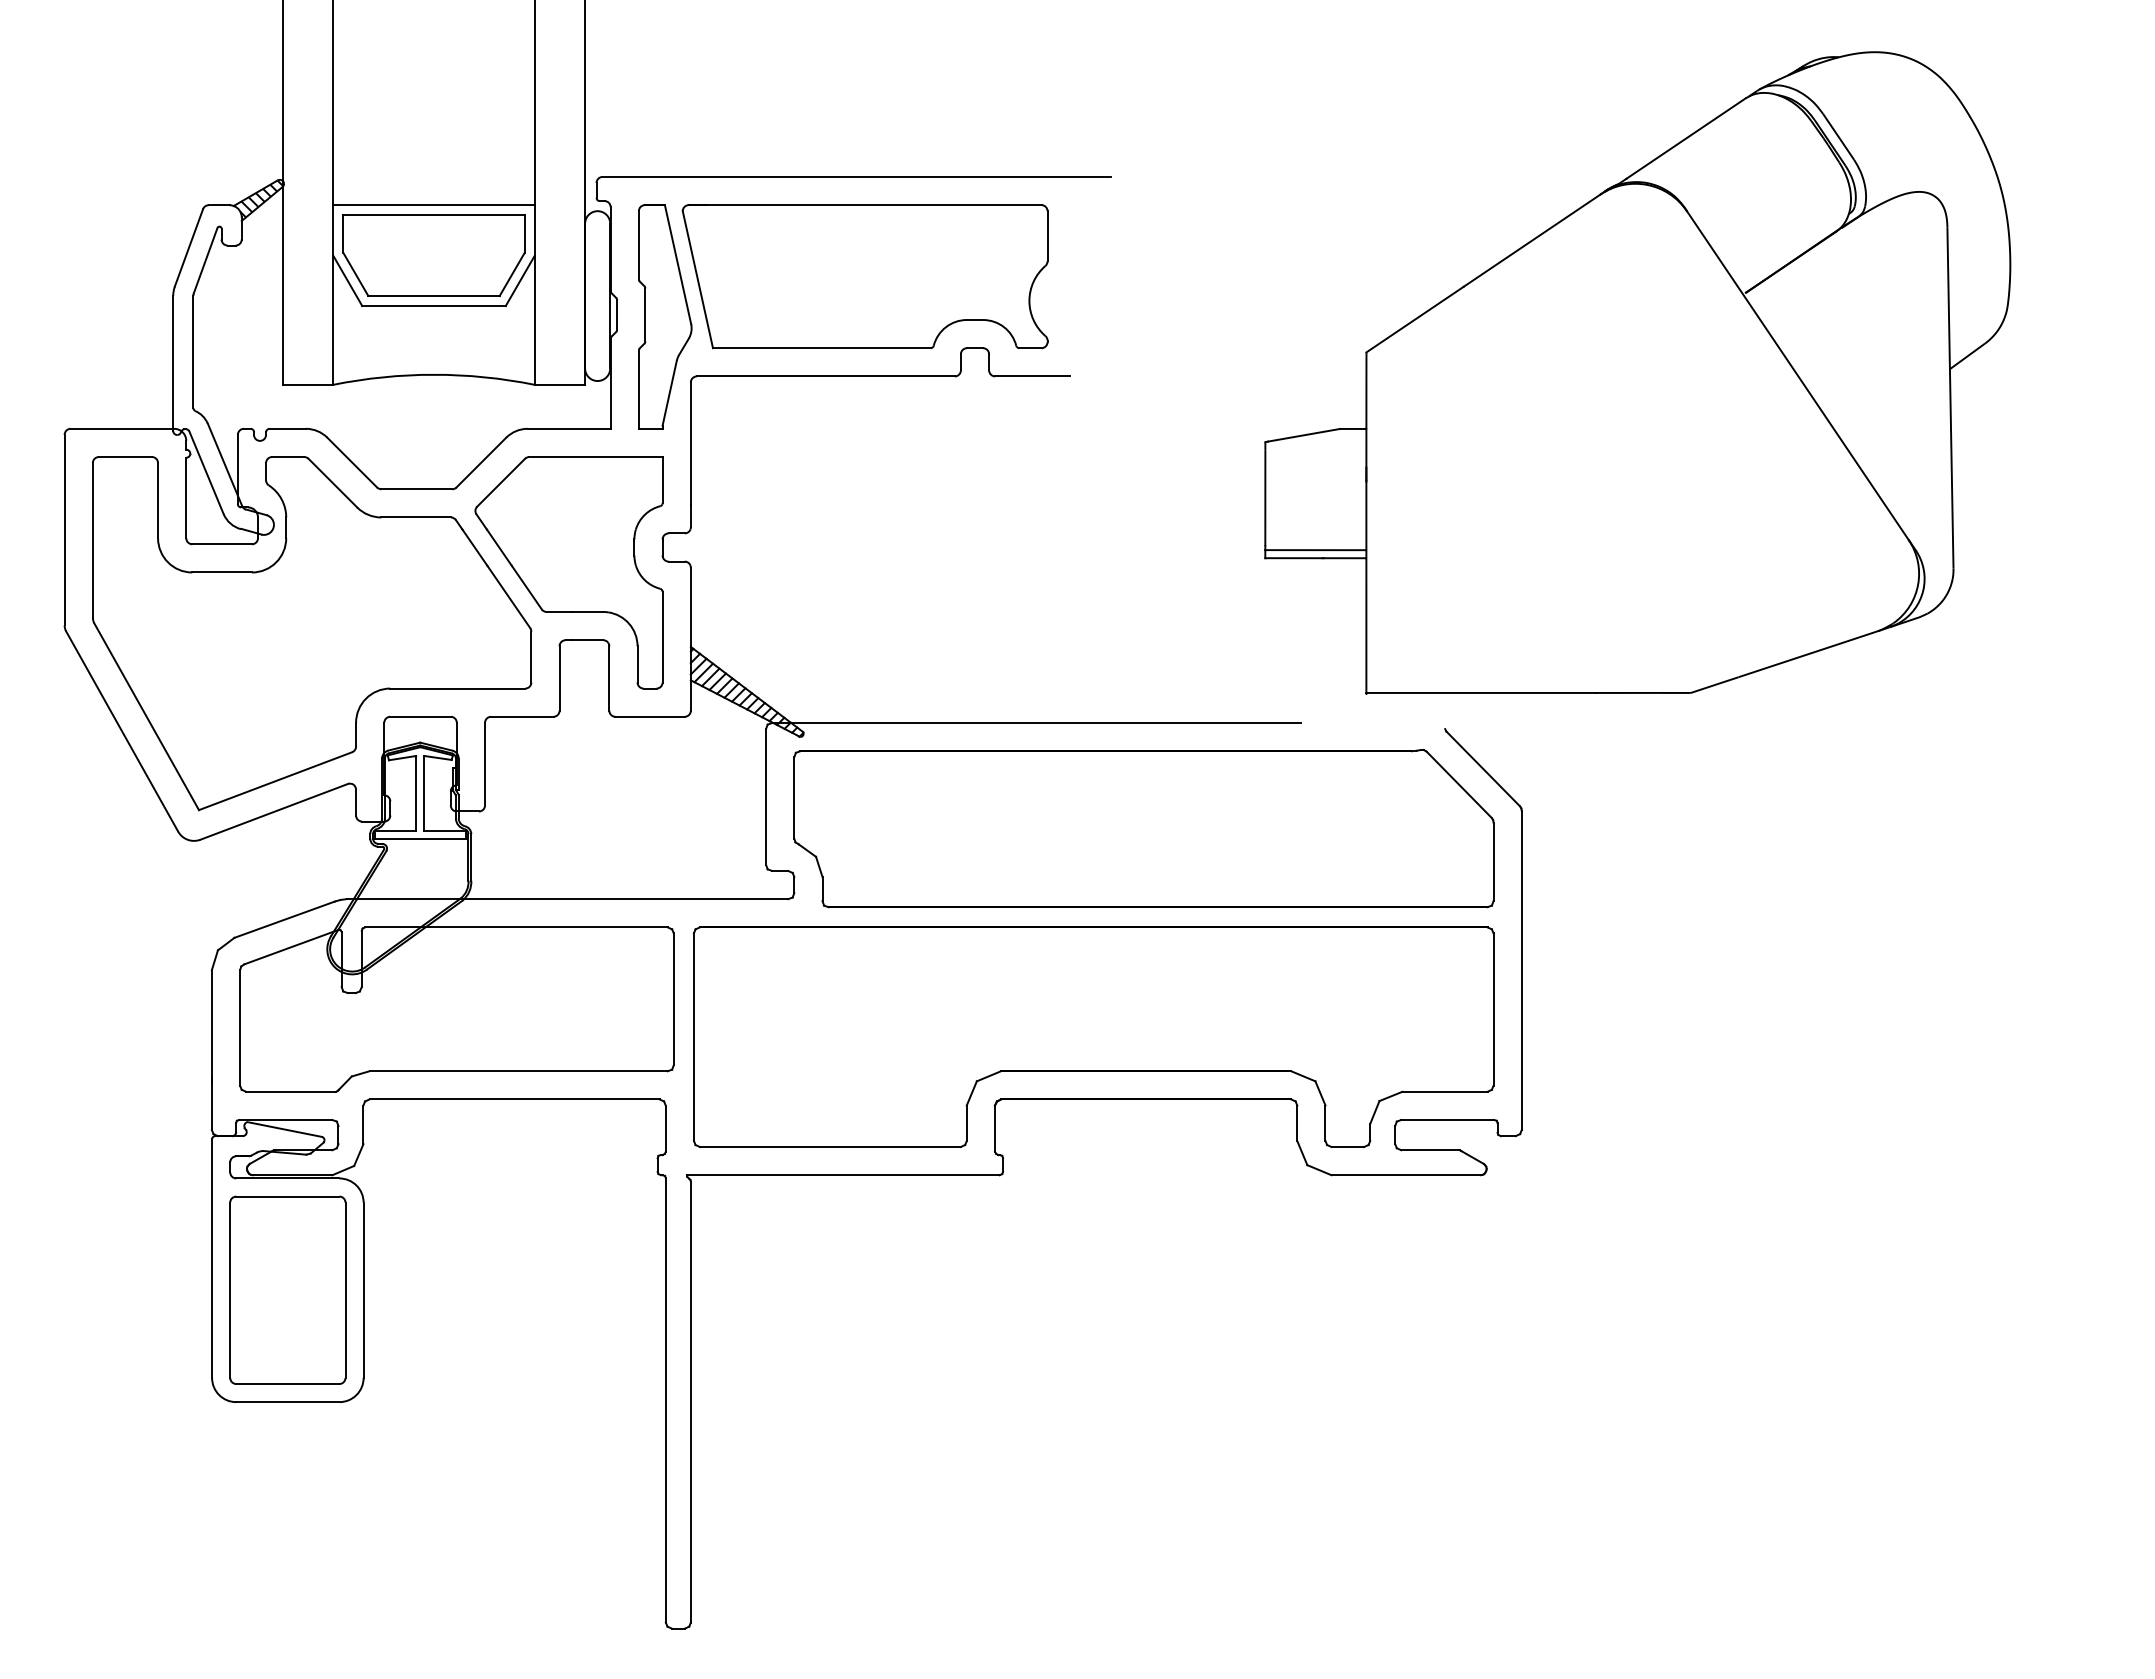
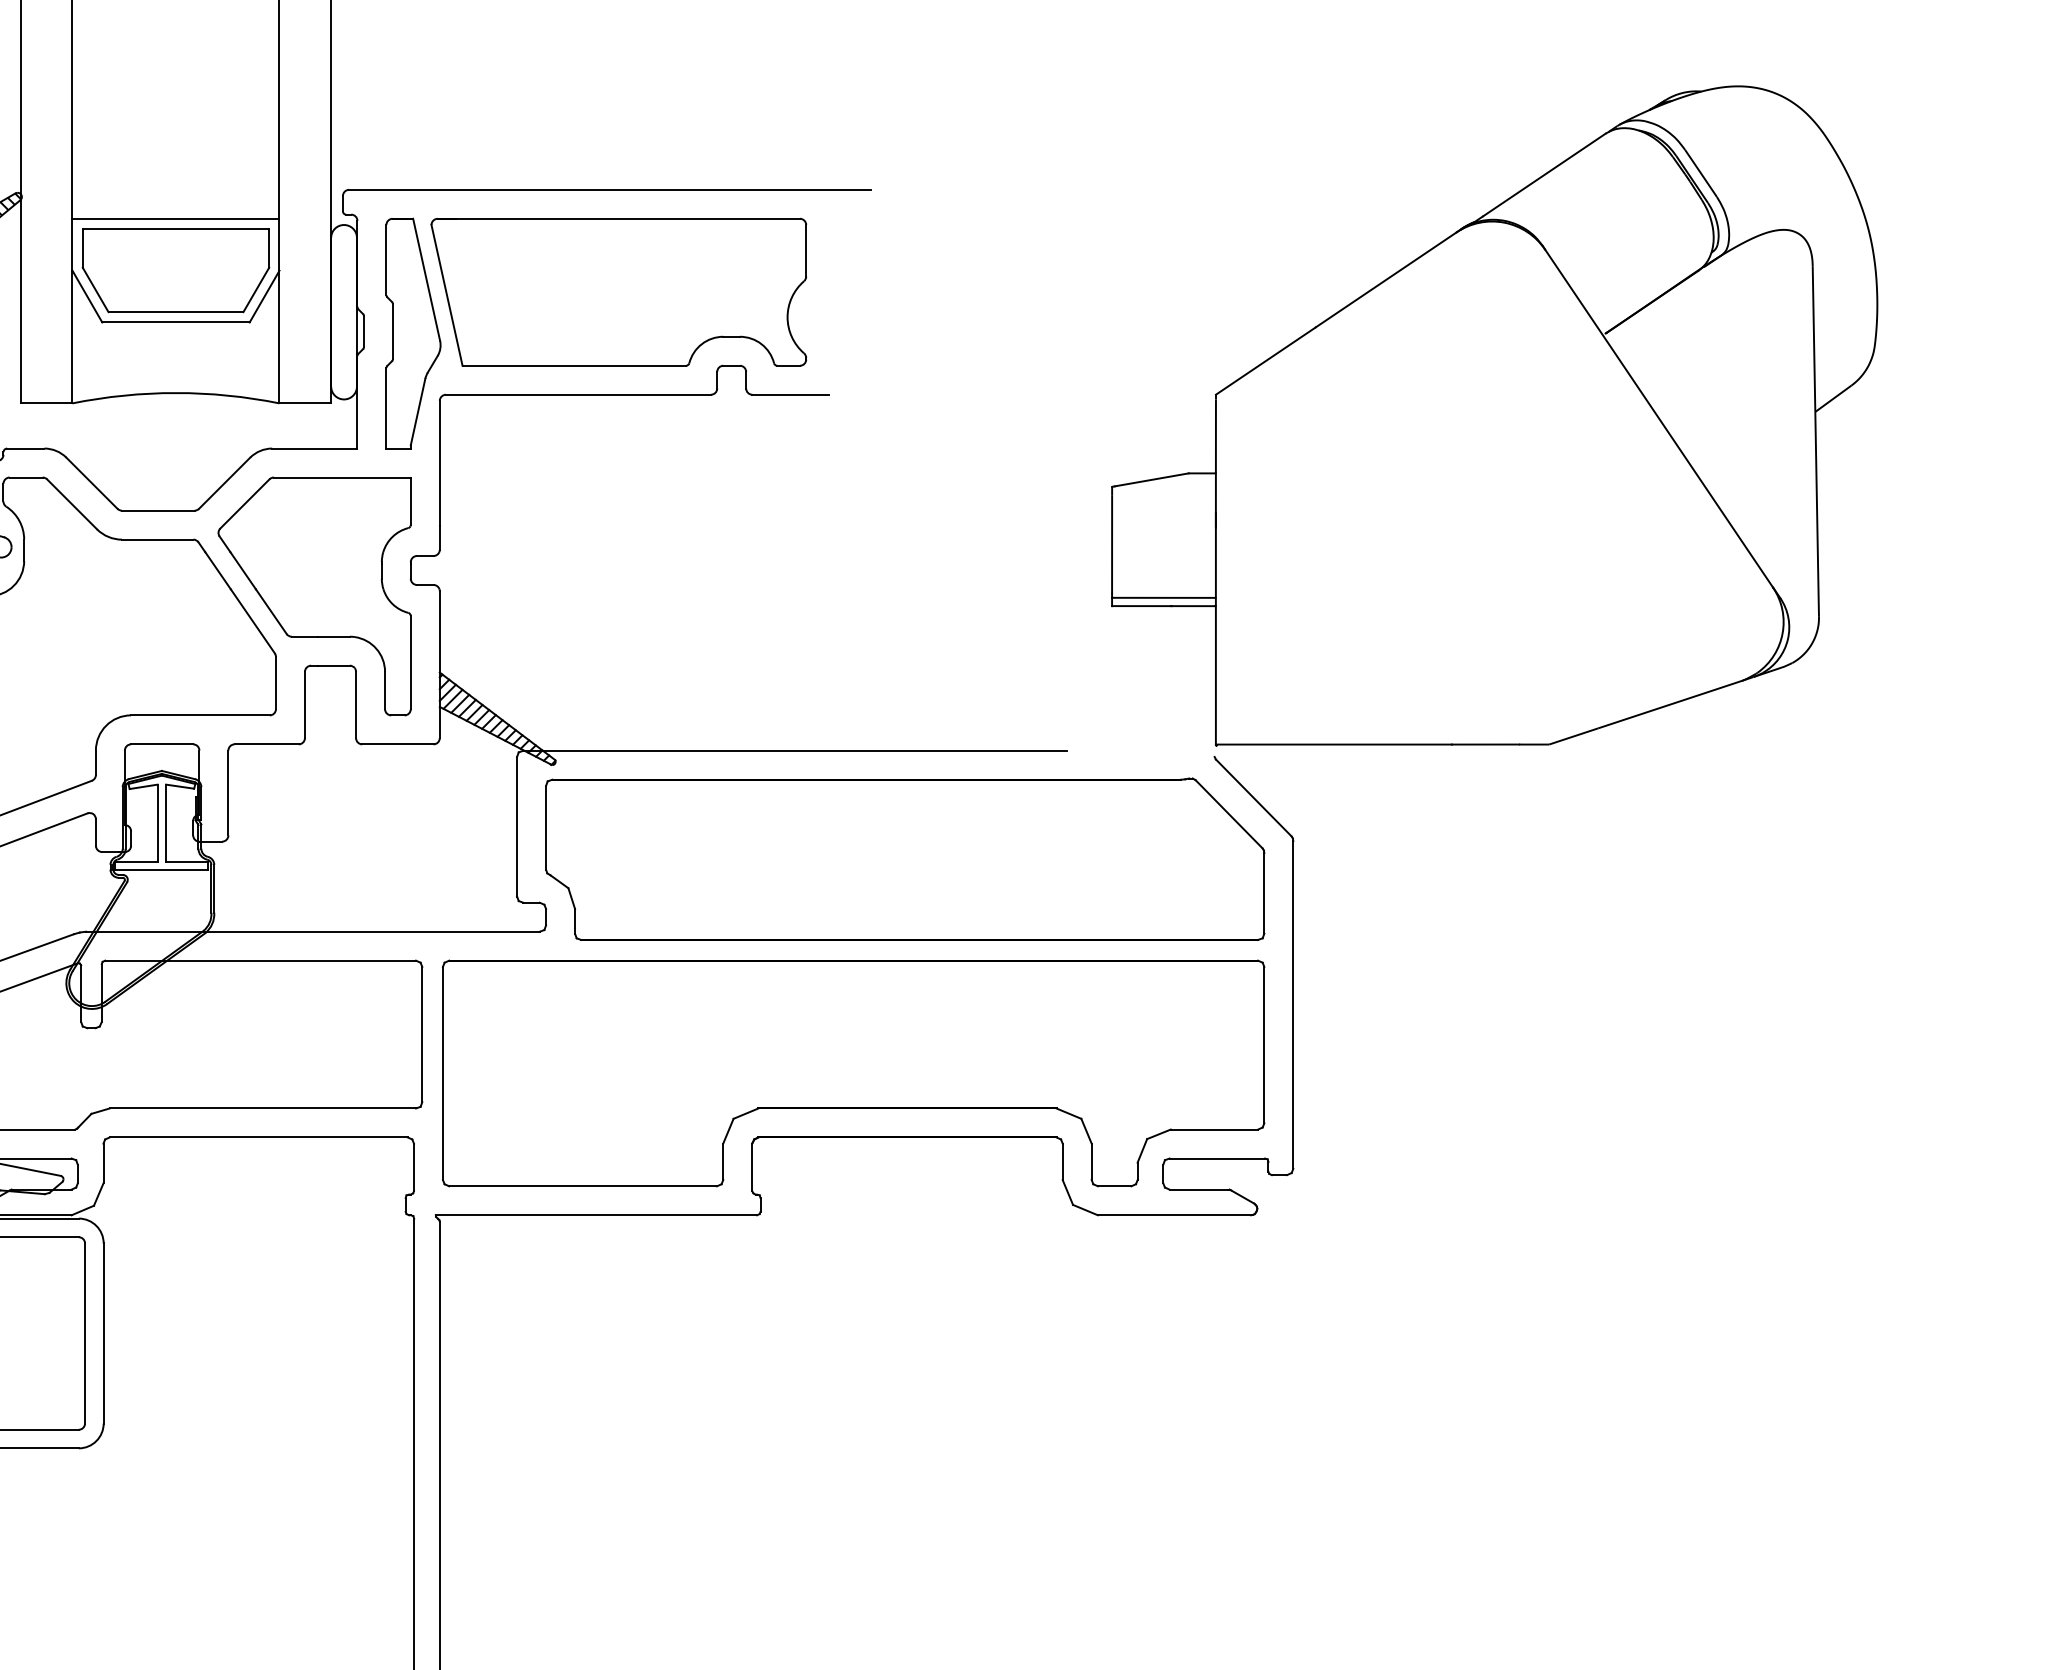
part: (1637, 372) -> (1494, 415), moved

